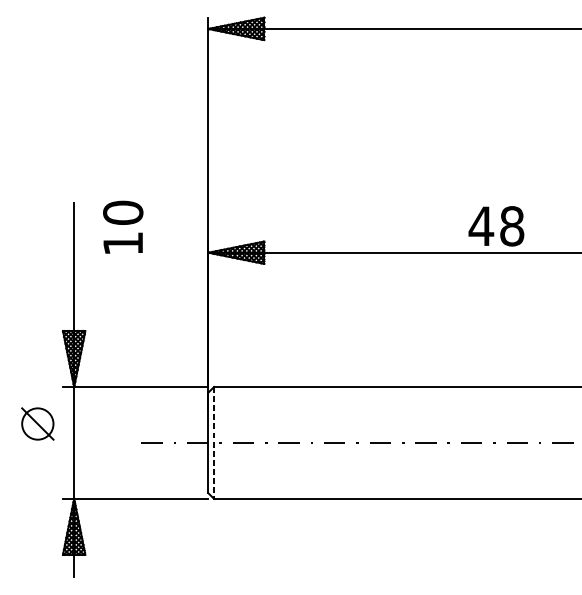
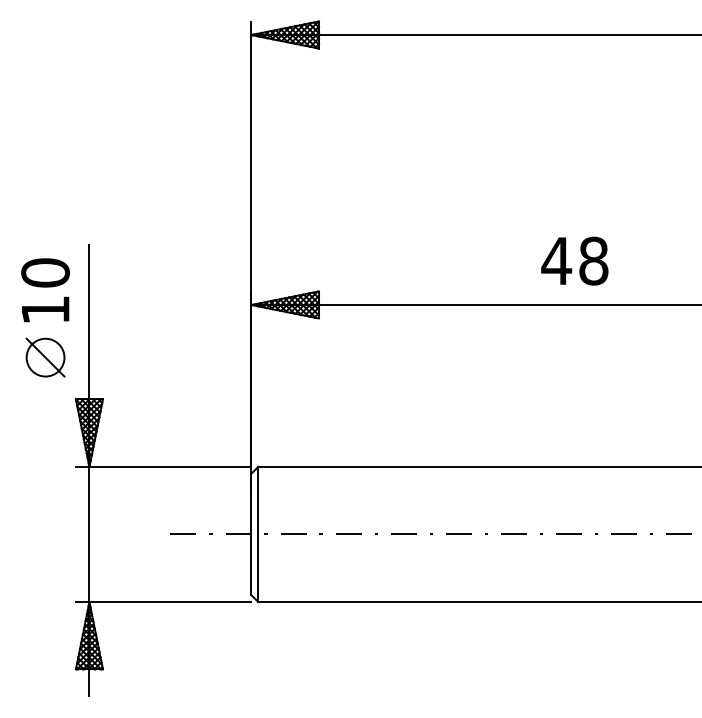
text: (496, 225) -> (574, 260), moved
text: (123, 227) -> (45, 290), moved
part: (37, 423) -> (45, 357), moved
line: (214, 442) -> (258, 534), dashed -> solid

